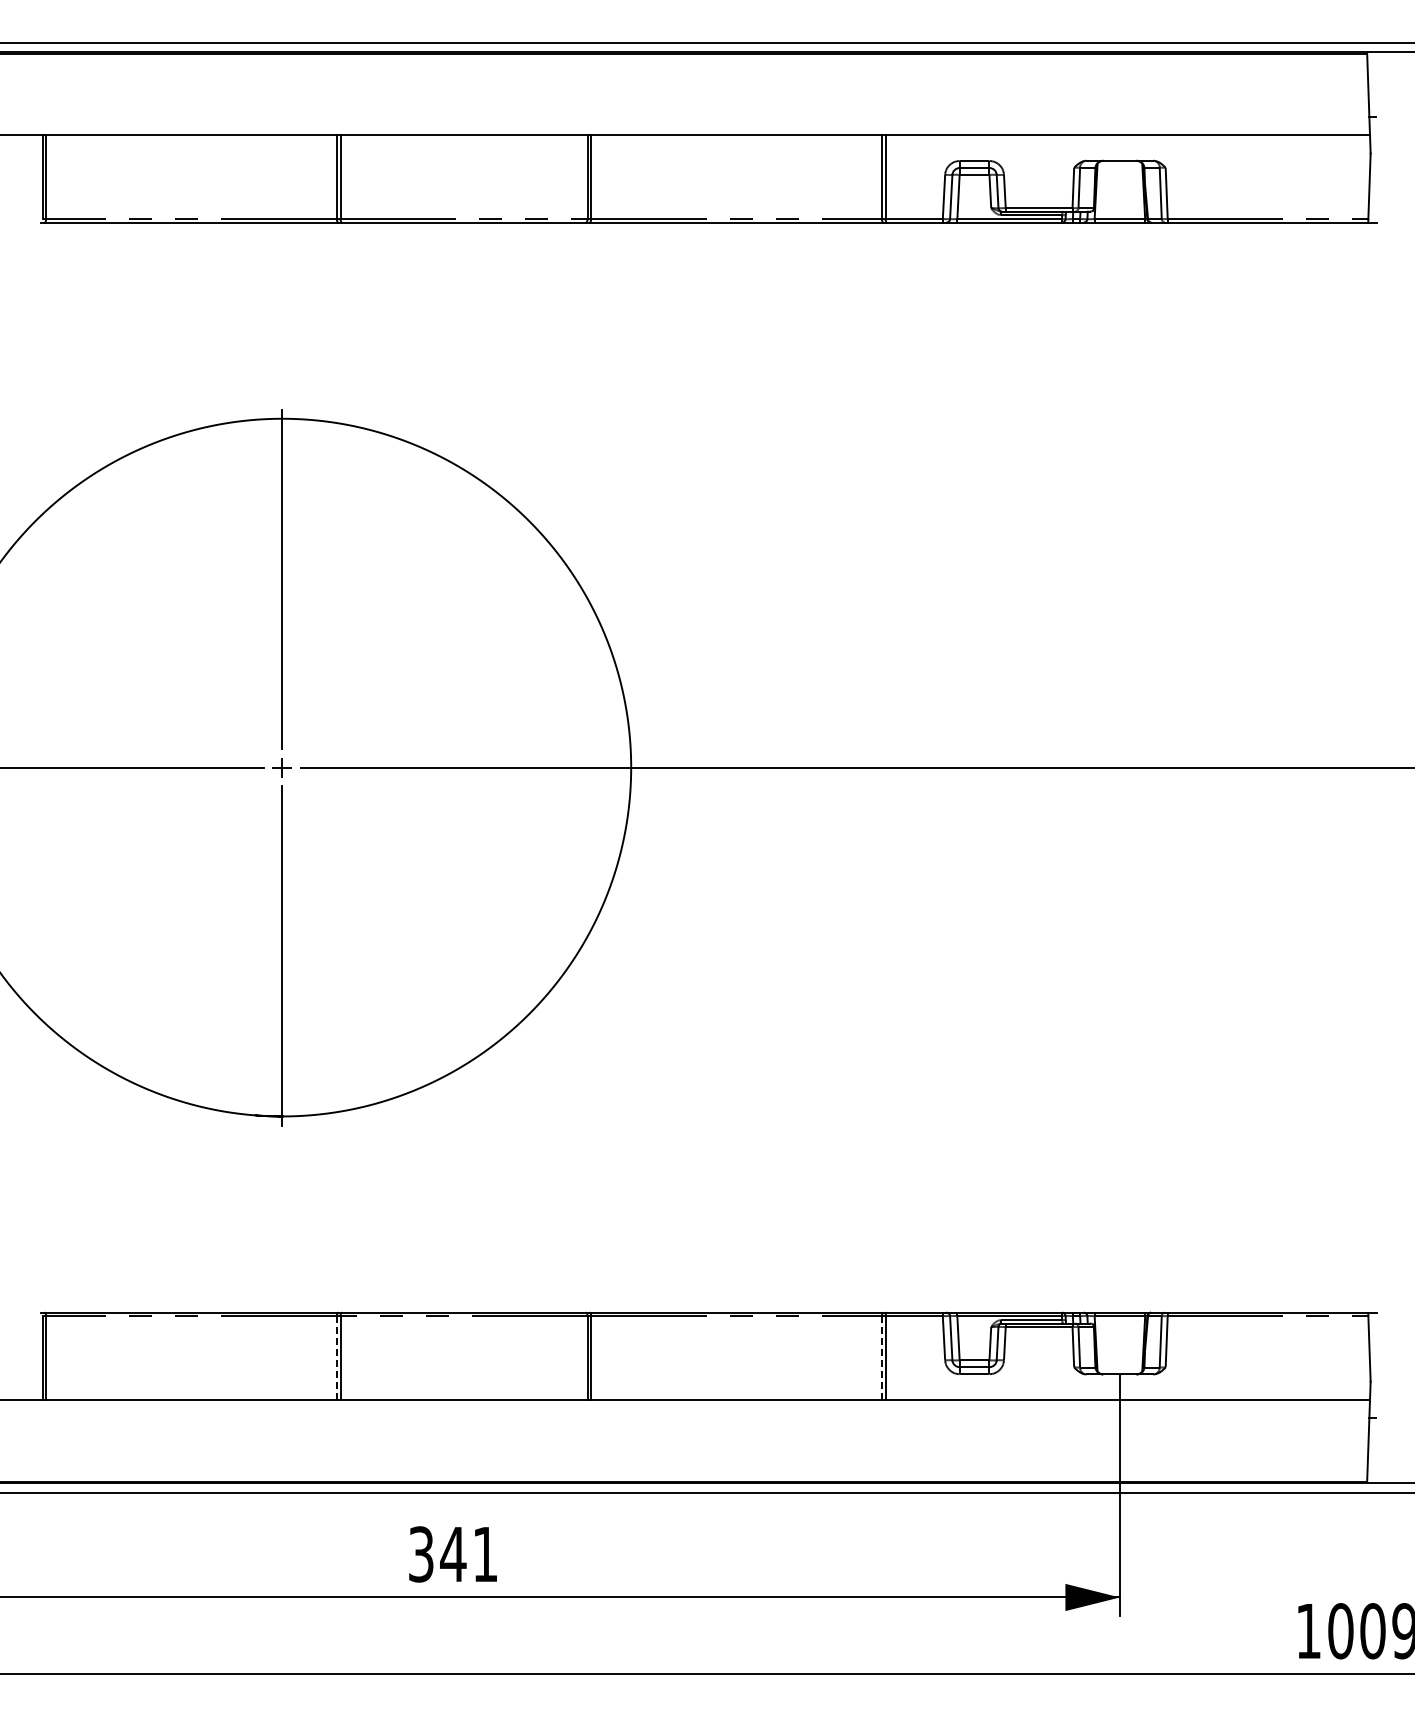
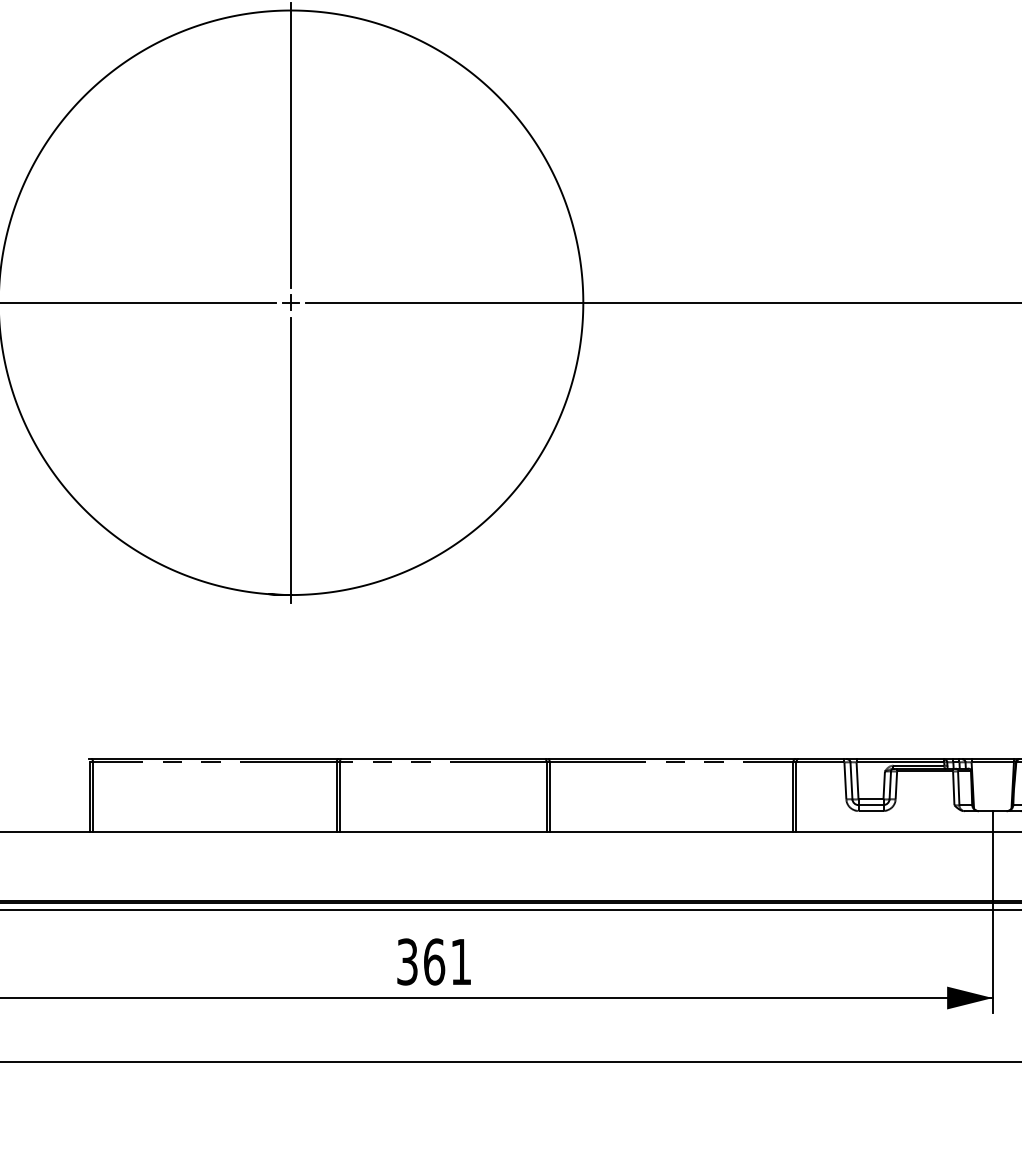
line: (336, 1358) -> (336, 797), dashed -> solid
line: (881, 1358) -> (793, 797), dashed -> solid
text: (453, 1554) -> (434, 962), 341 -> 361

